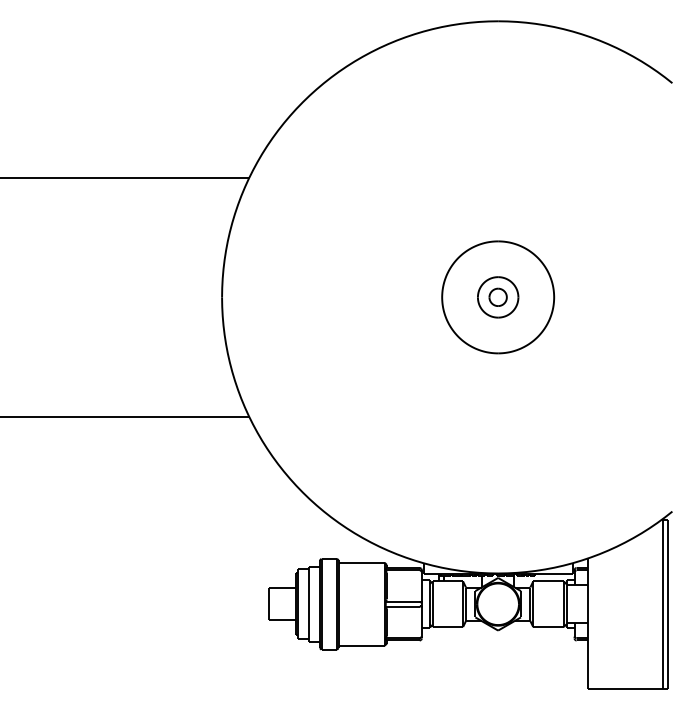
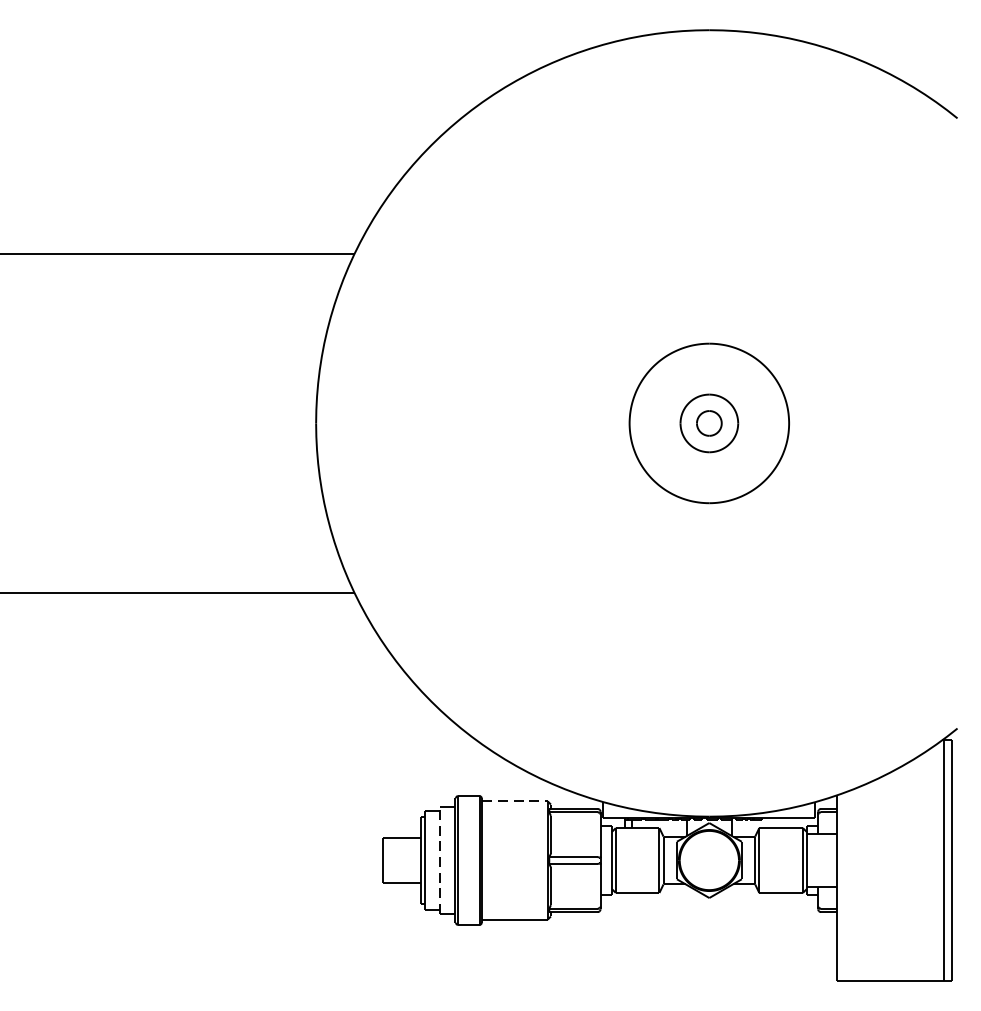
line: (361, 562) -> (514, 801), solid -> dashed
line: (309, 604) -> (440, 860), solid -> dashed

